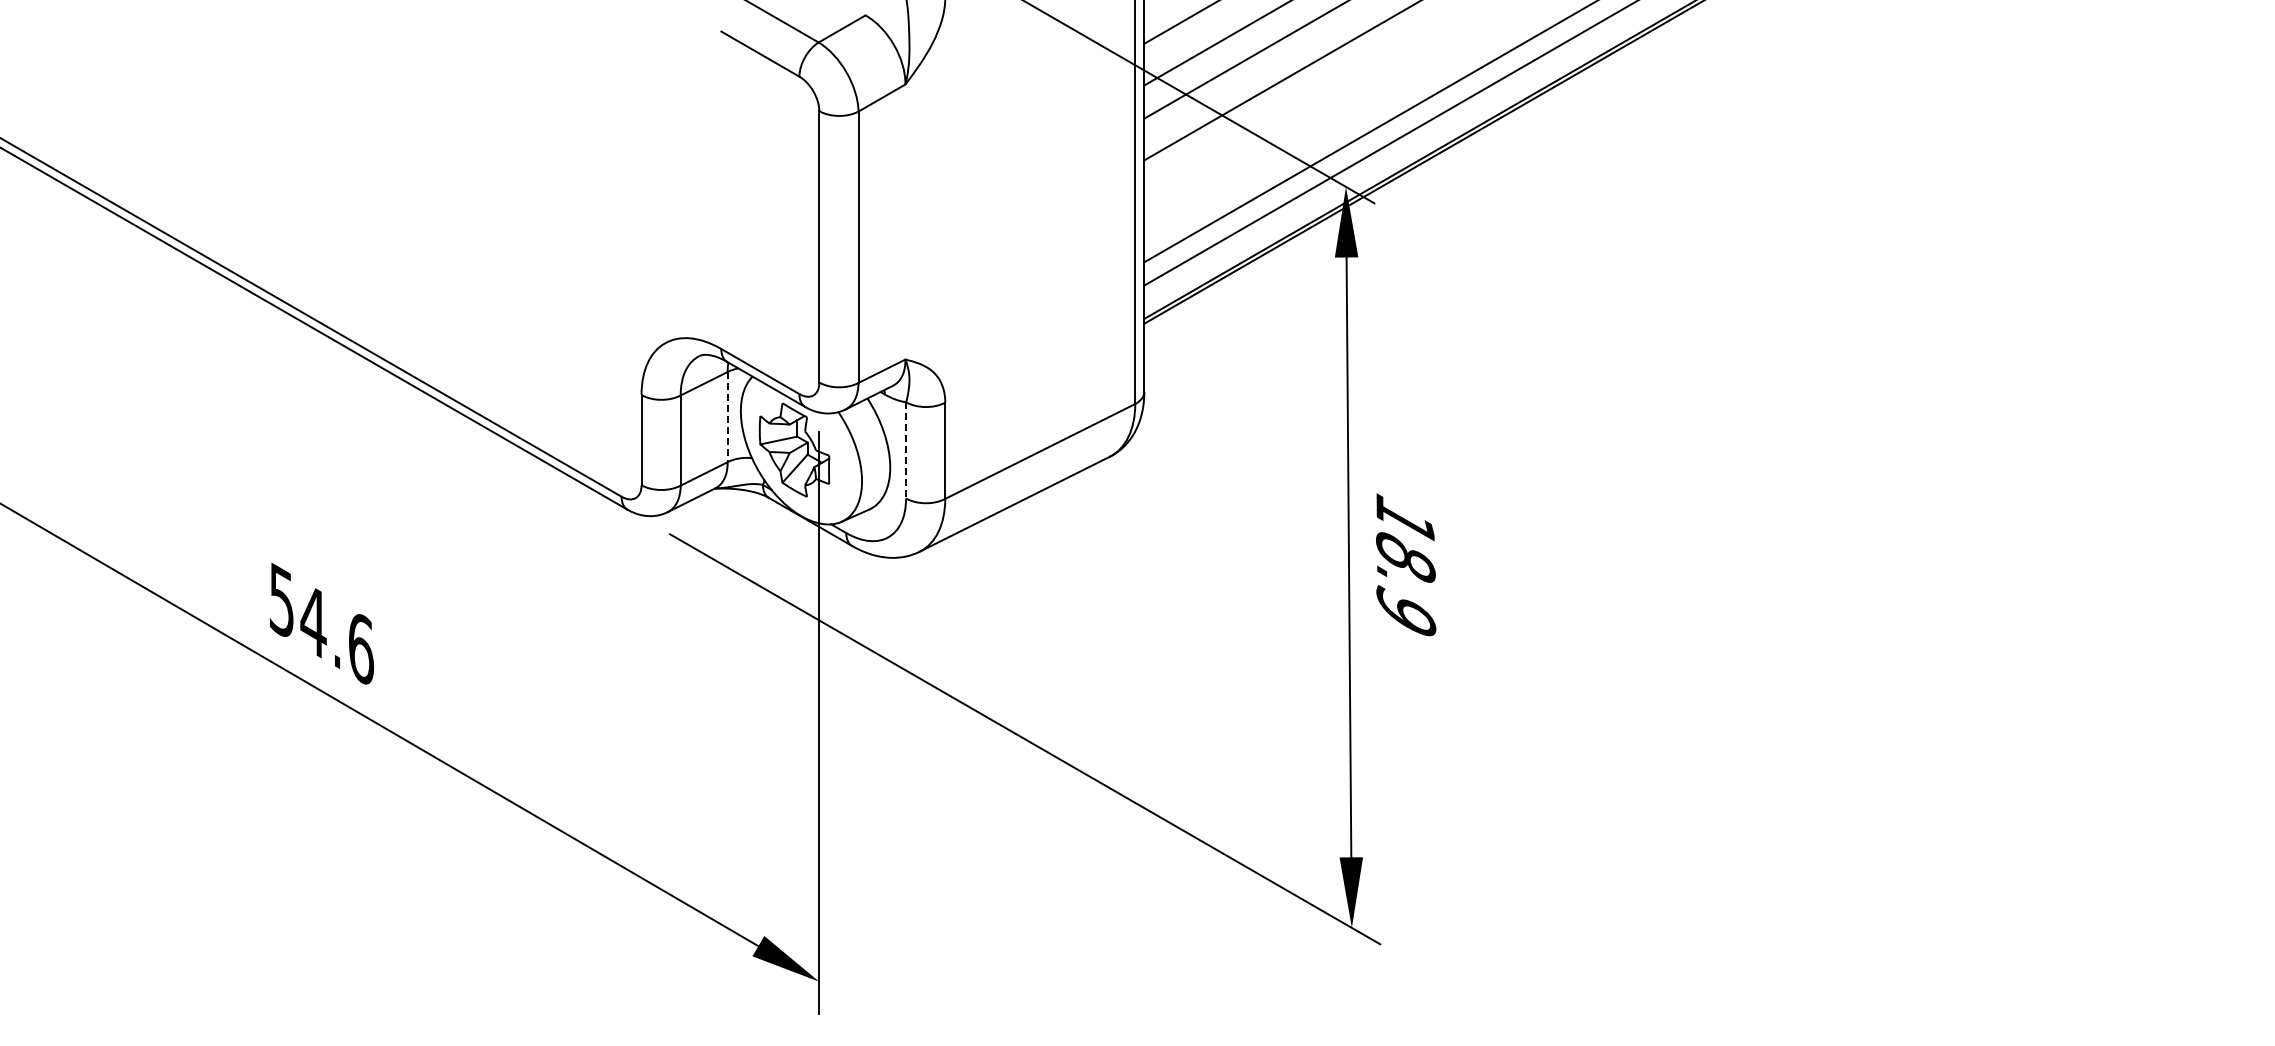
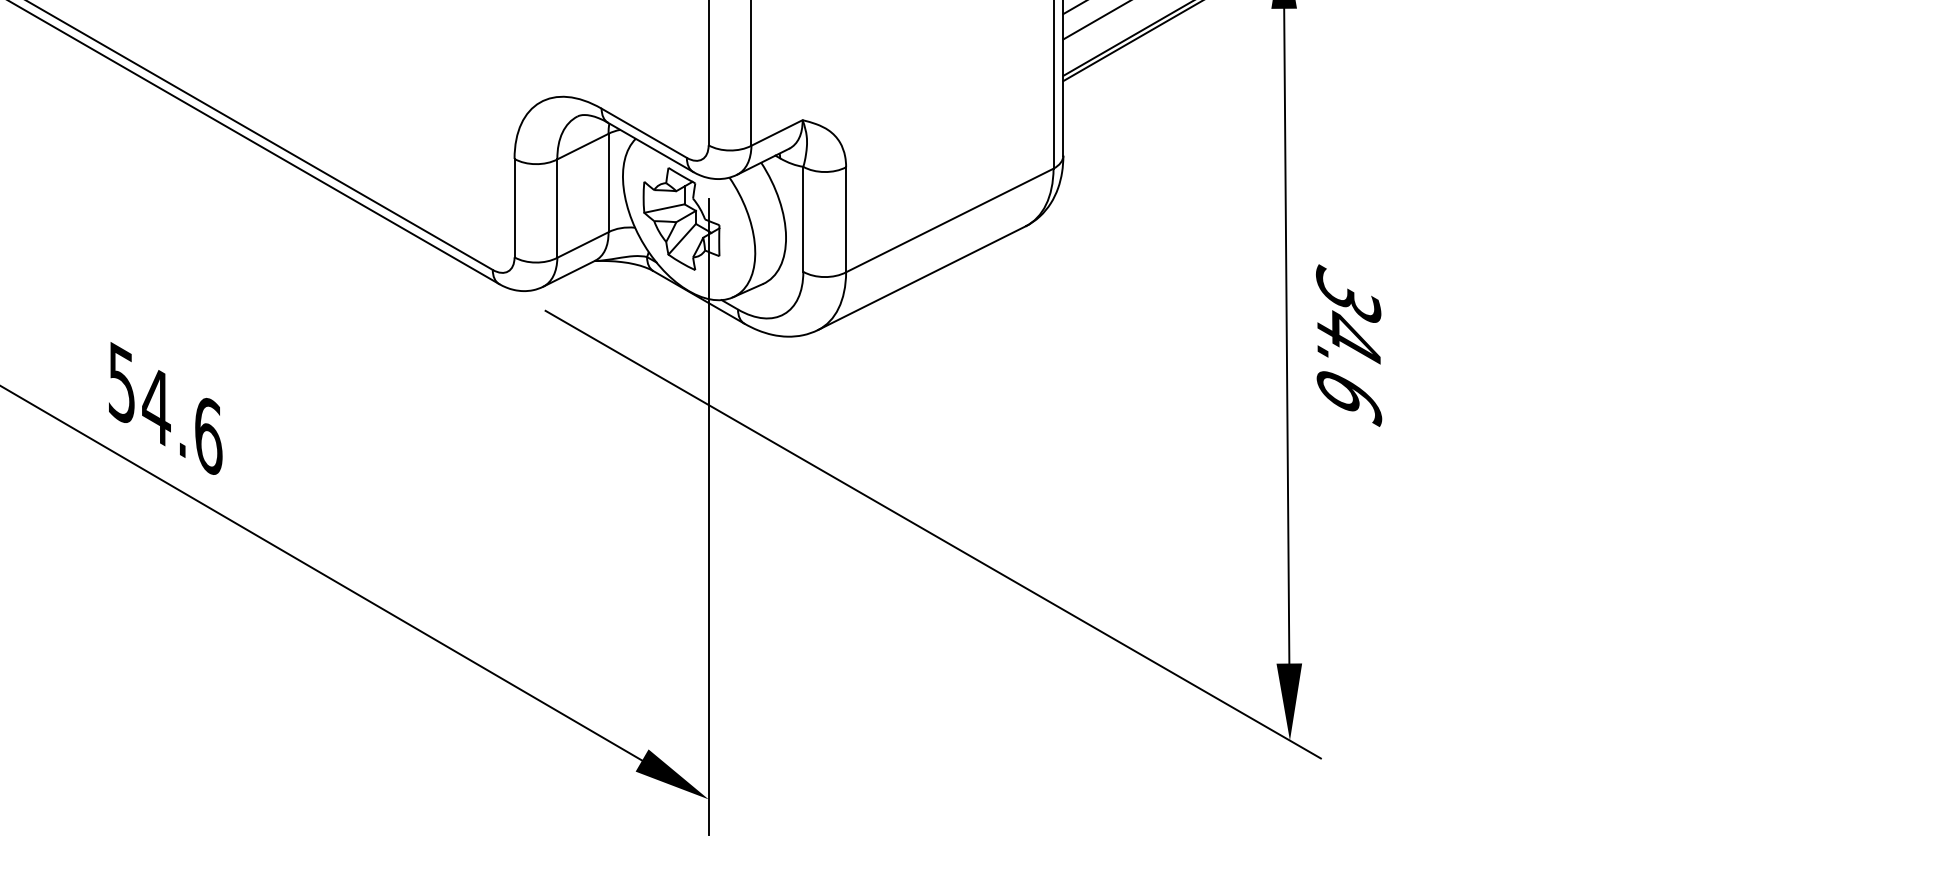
line: (727, 417) -> (608, 183), dashed -> solid
line: (906, 450) -> (803, 219), dashed -> solid
text: (1405, 565) -> (1348, 344), 18.9 -> 34.6

